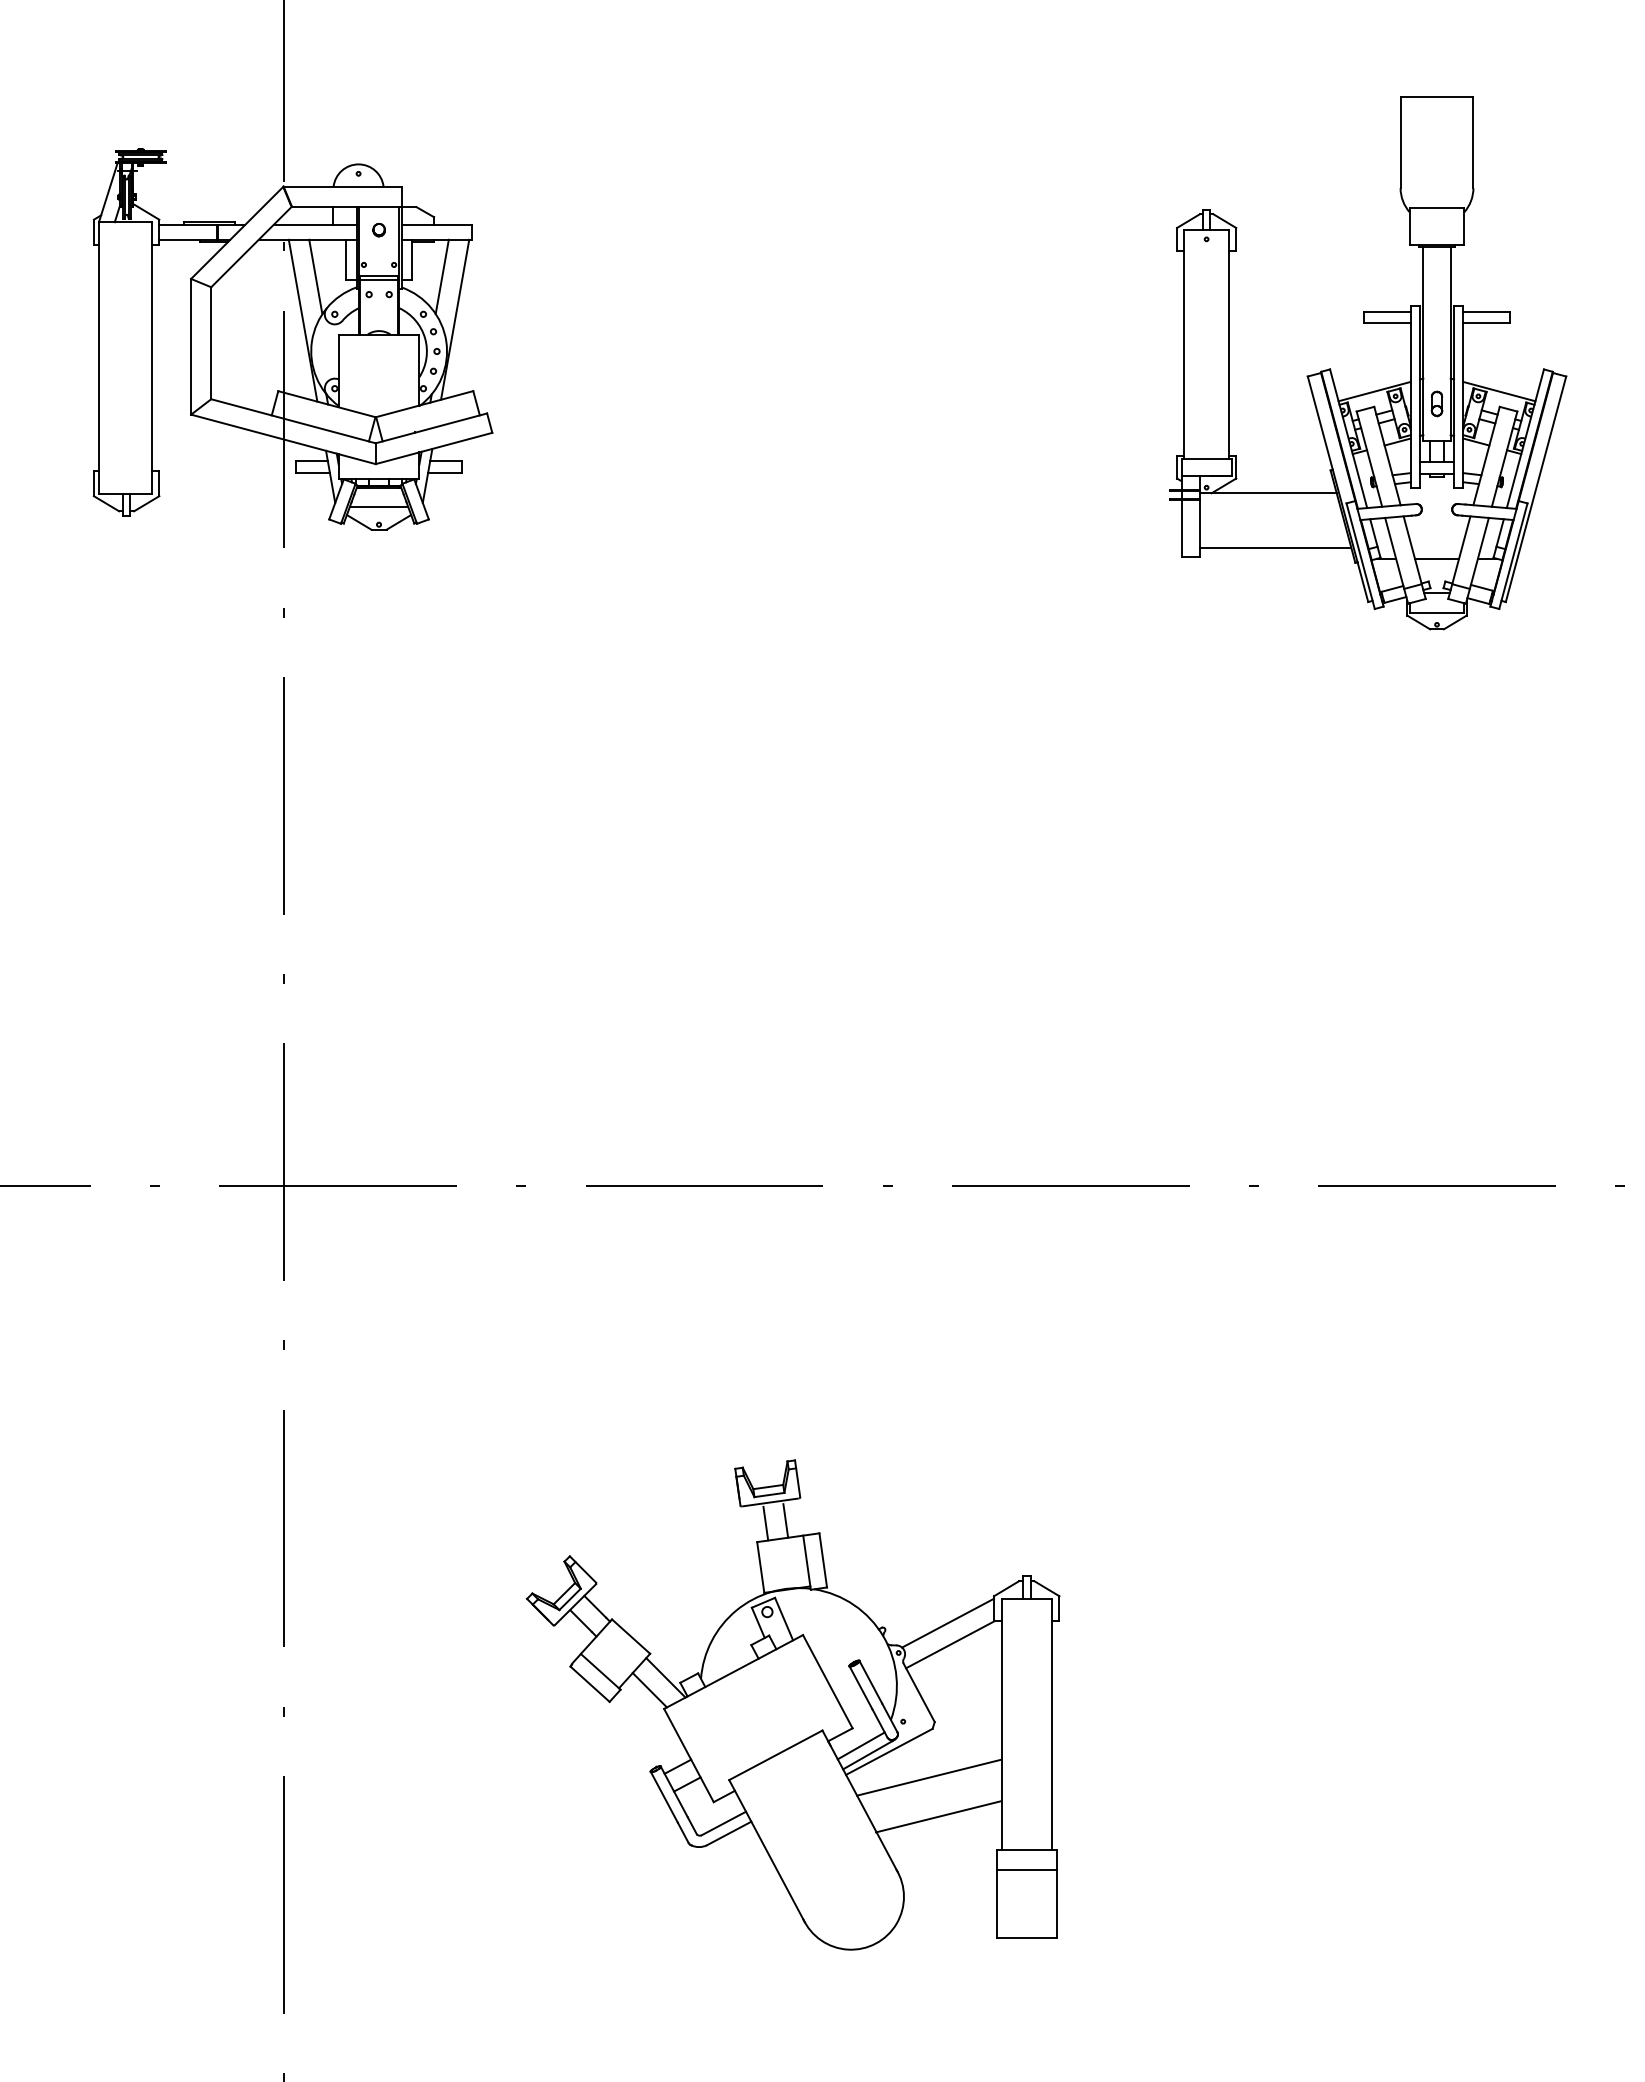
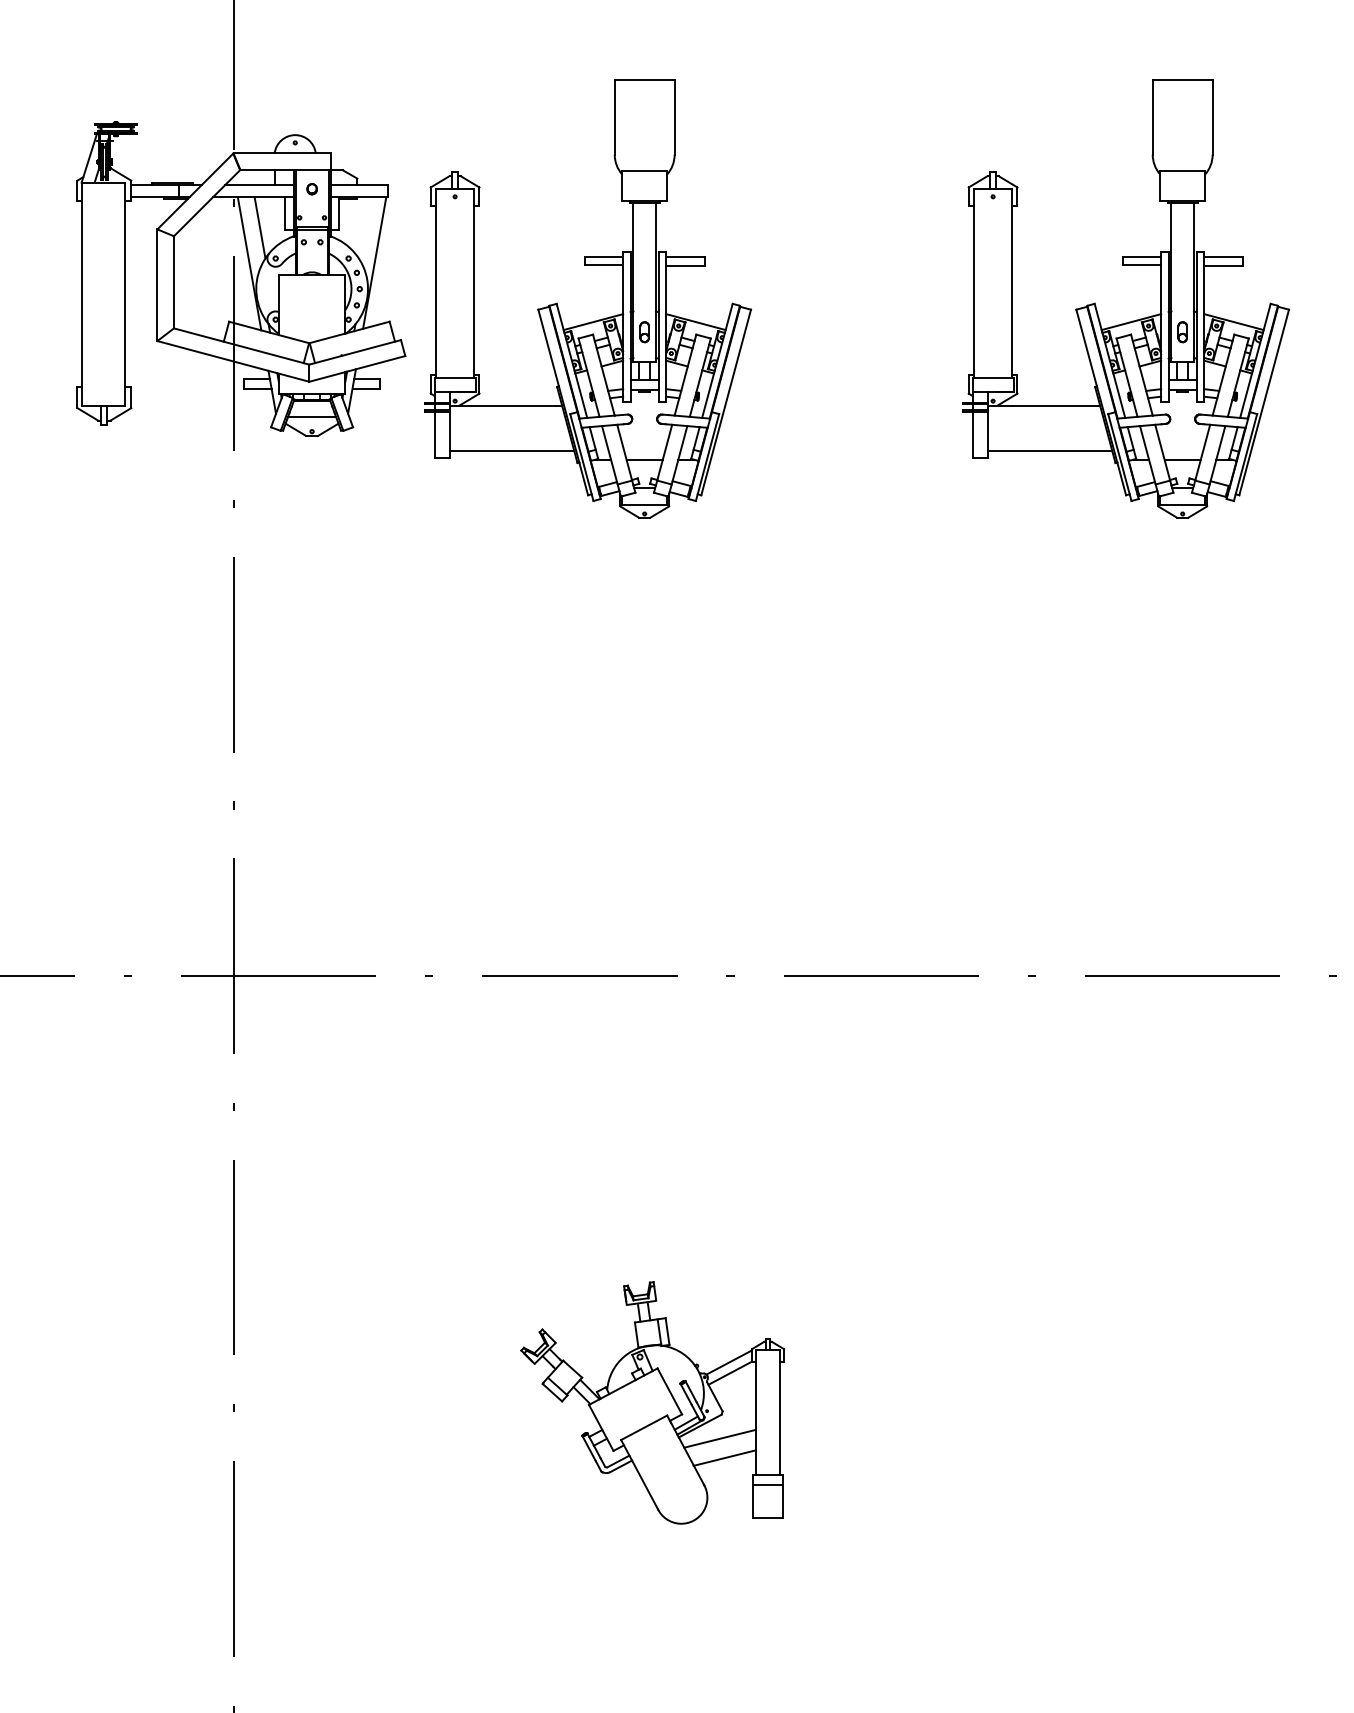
line: (441, 276) -> (363, 227), removed
part: (722, 389) -> (594, 320), added
part: (792, 1704) -> (652, 1402), size x0.6

